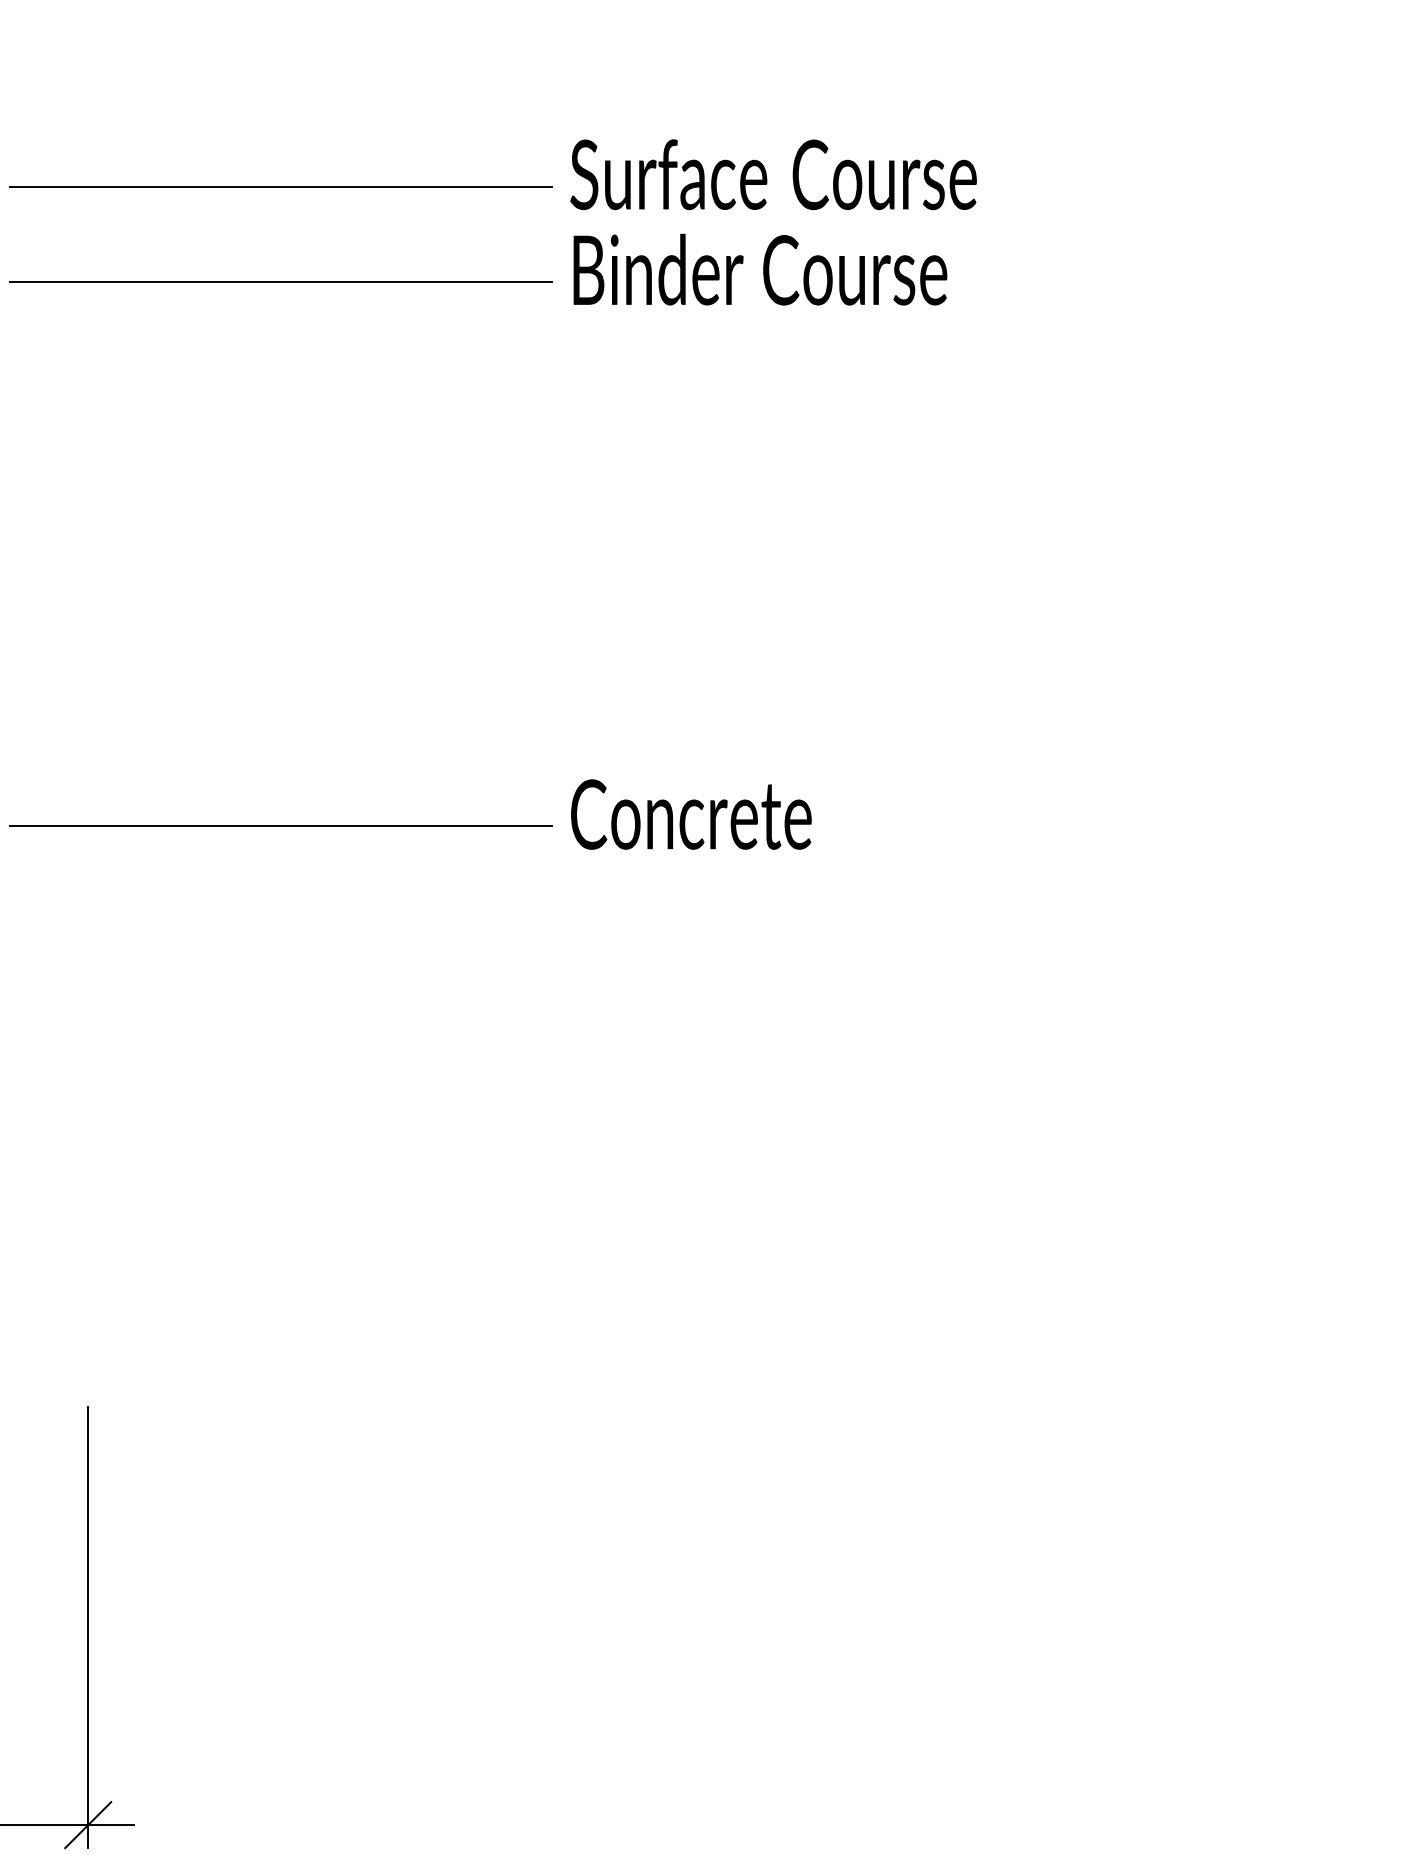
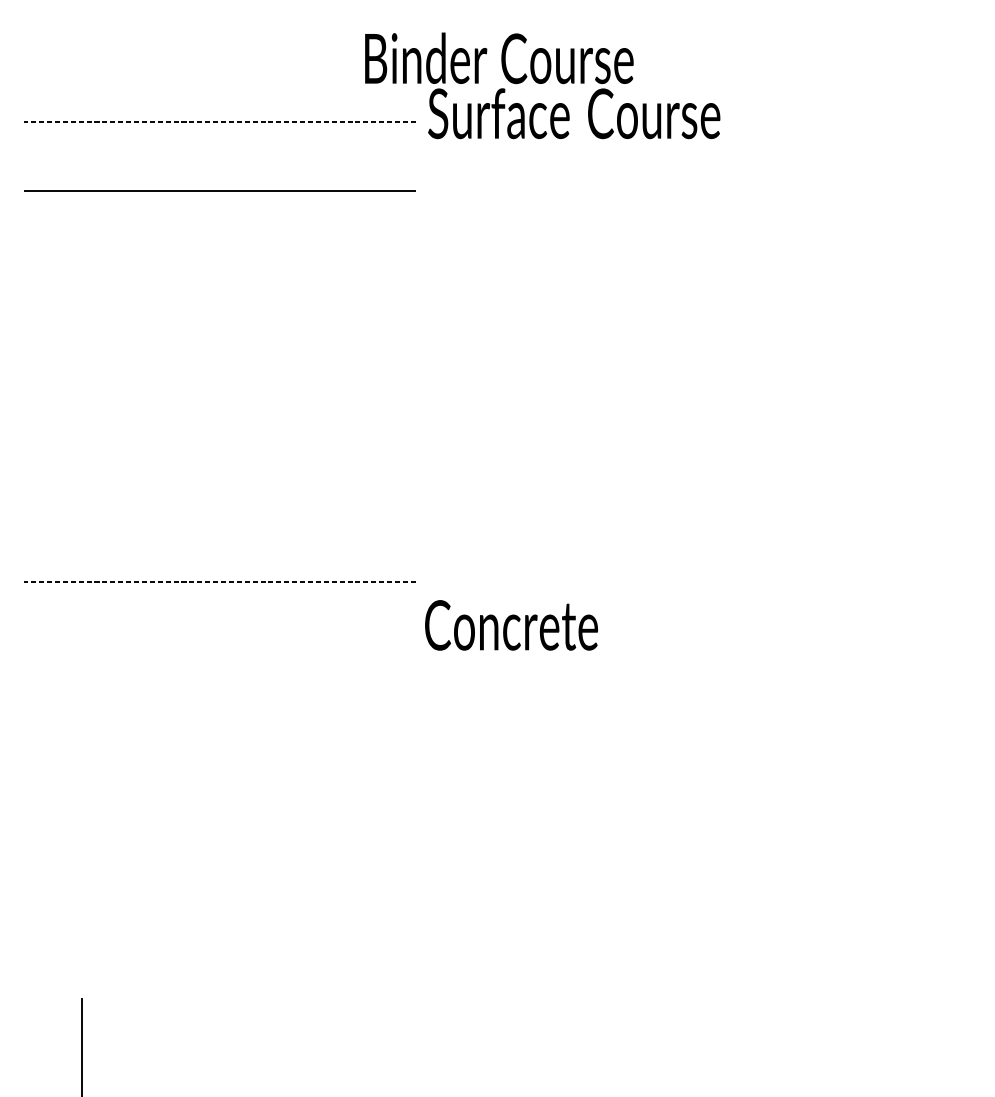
line: (280, 186) -> (219, 122), solid -> dashed
text: (760, 269) -> (499, 58), moved
text: (691, 814) -> (511, 625), moved
line: (280, 826) -> (219, 582), solid -> dashed

